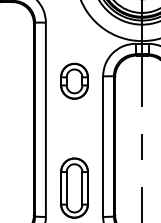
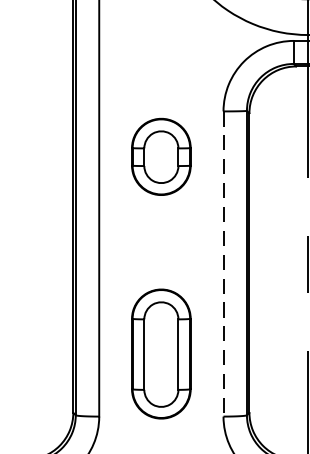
part: (74, 80) -> (161, 155), moved
line: (103, 147) -> (224, 265), solid -> dashed

